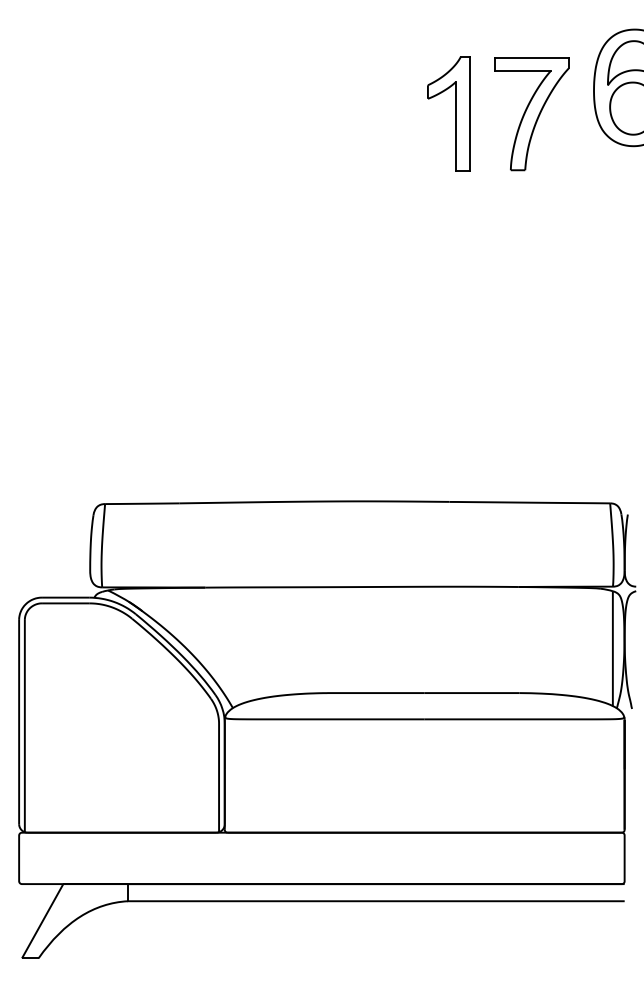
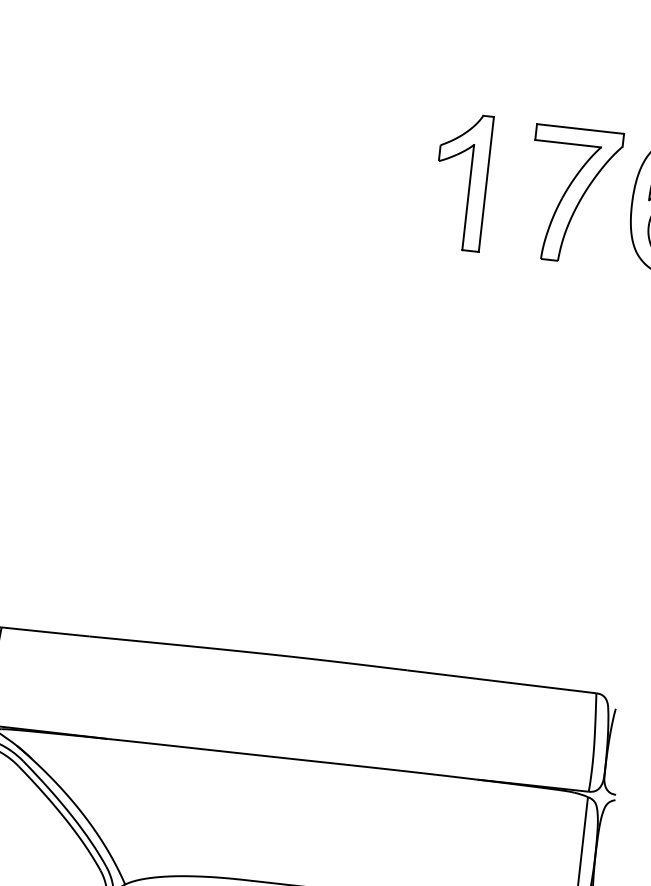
part: (455, 113) -> (469, 182), moved
part: (531, 114) -> (572, 196), moved

